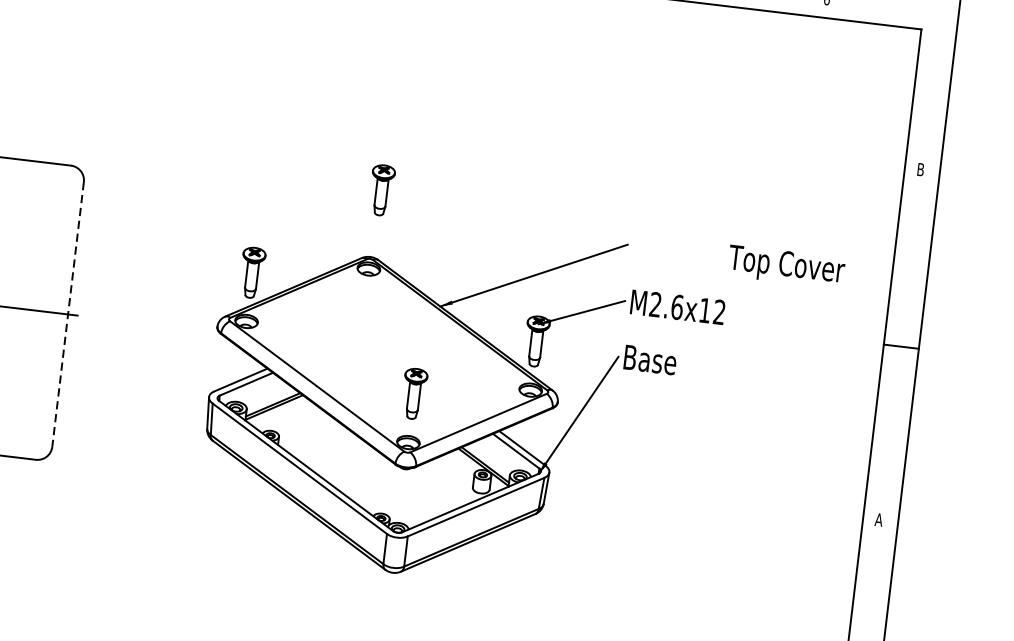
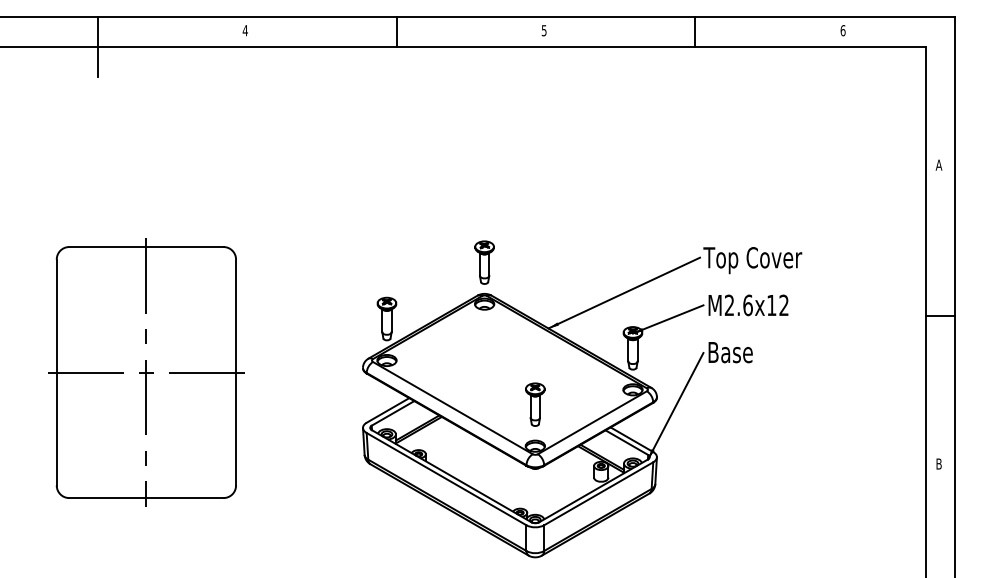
text: (920, 168) -> (938, 164), B -> A
part: (381, 190) -> (484, 262), moved
text: (786, 266) -> (752, 260), moved
line: (68, 314) -> (236, 372), dashed -> solid
text: (878, 519) -> (938, 463), A -> B

